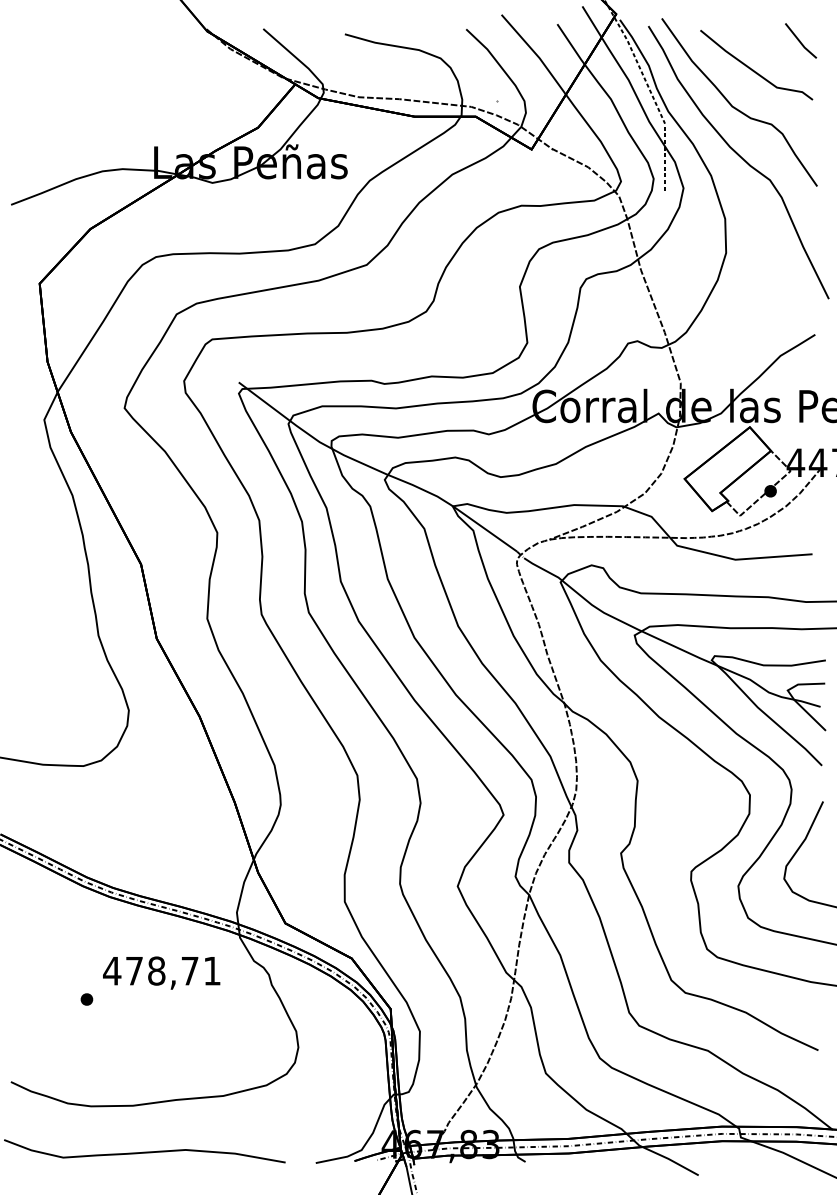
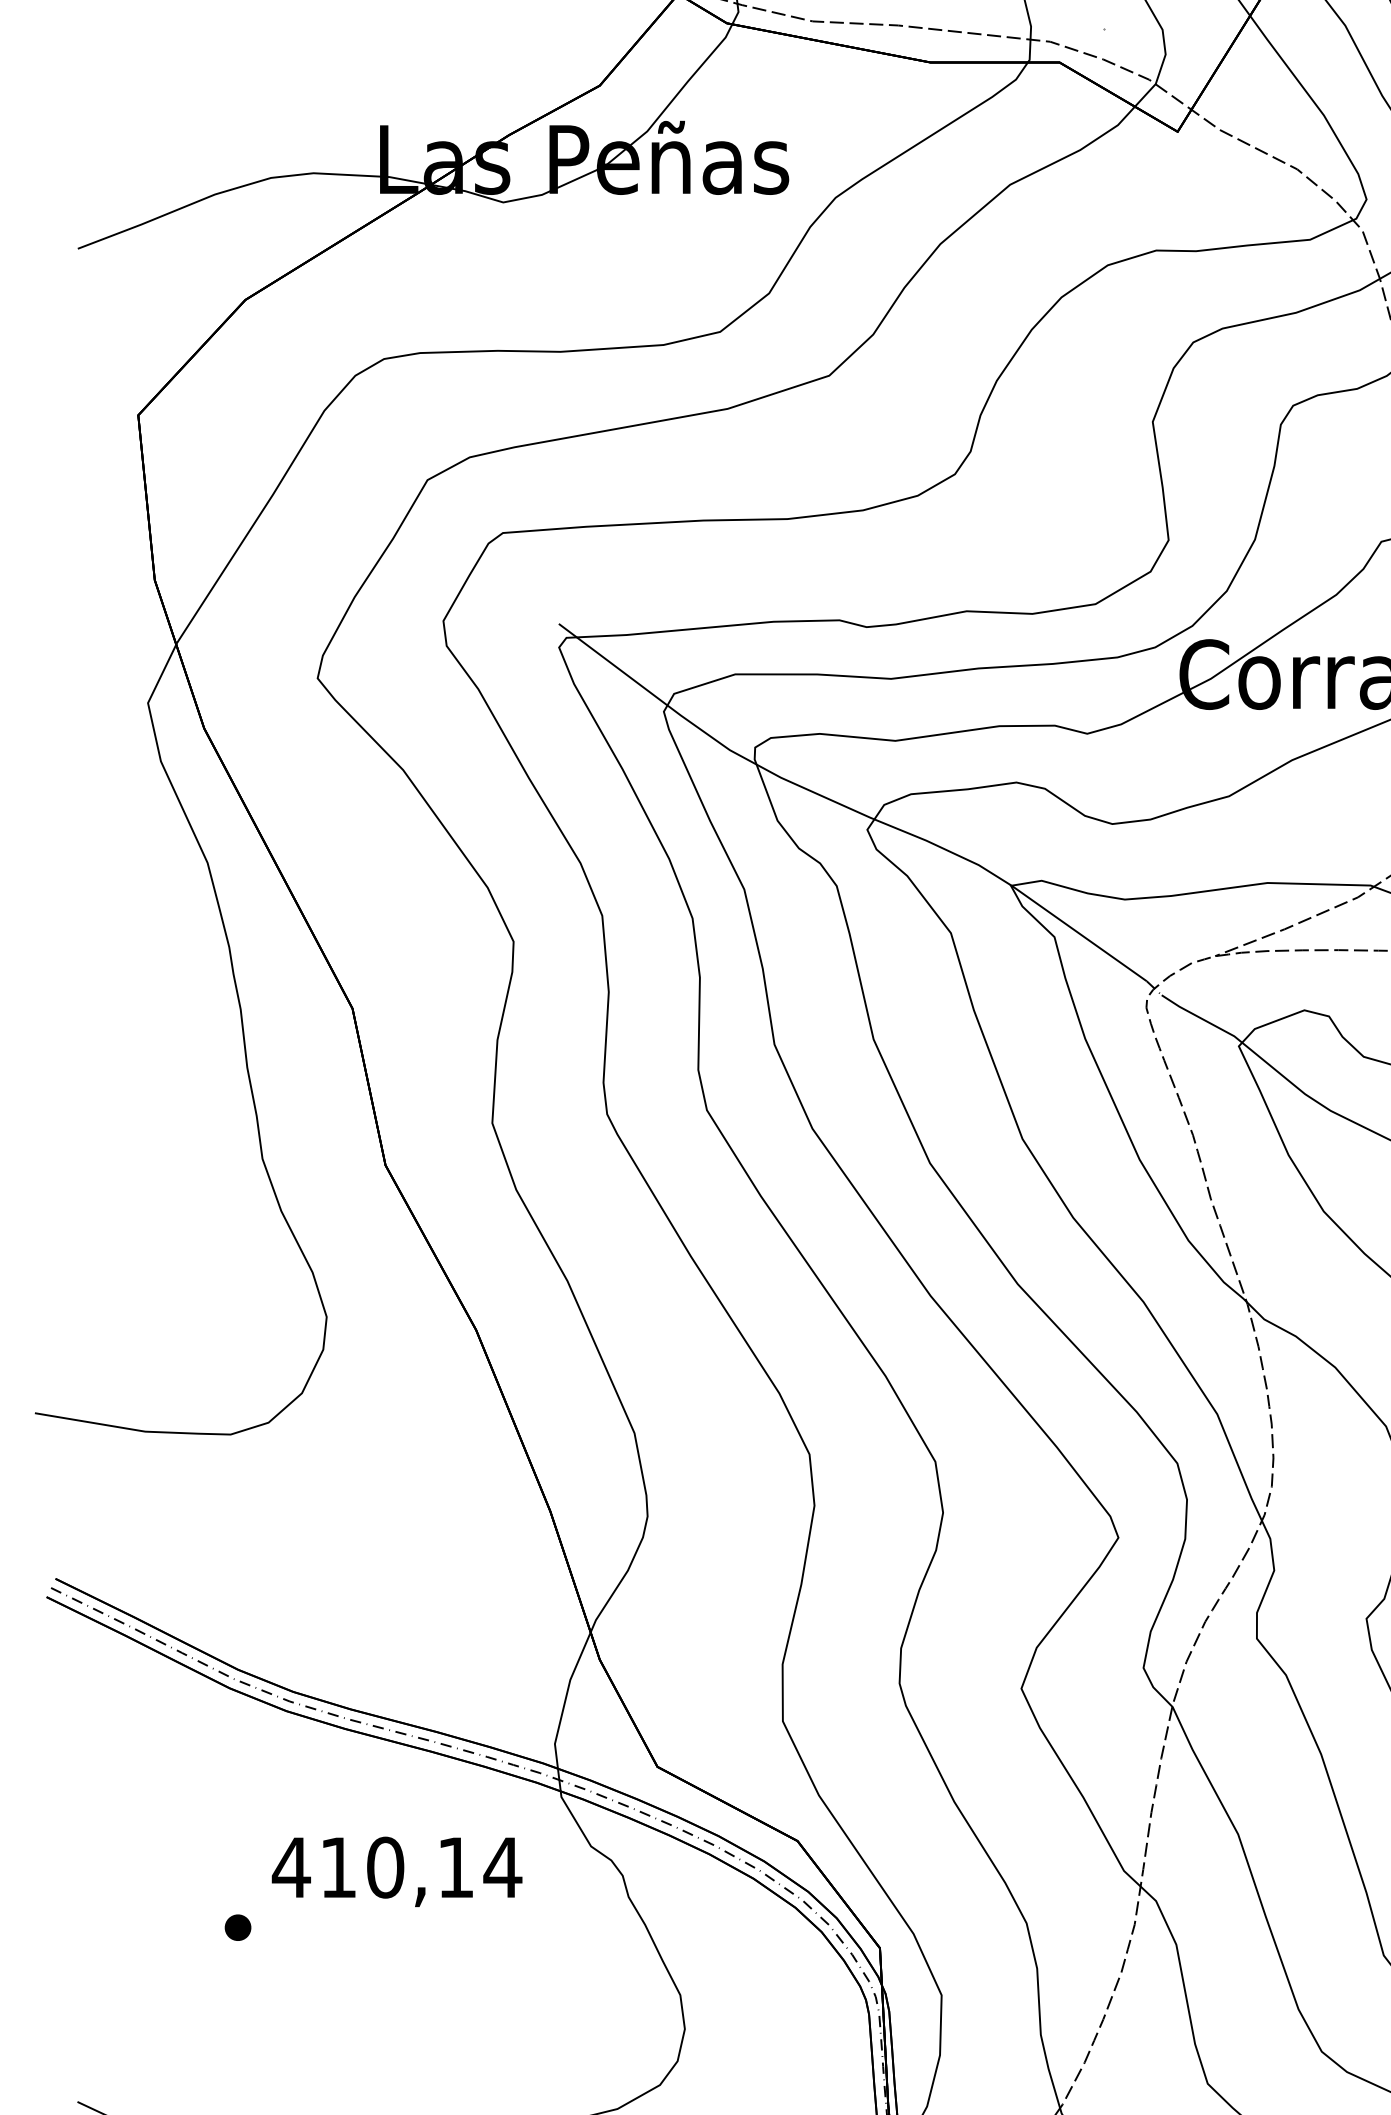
text: (173, 971) -> (420, 1868), 478,71 -> 410,14

